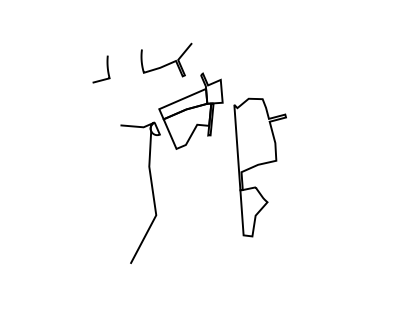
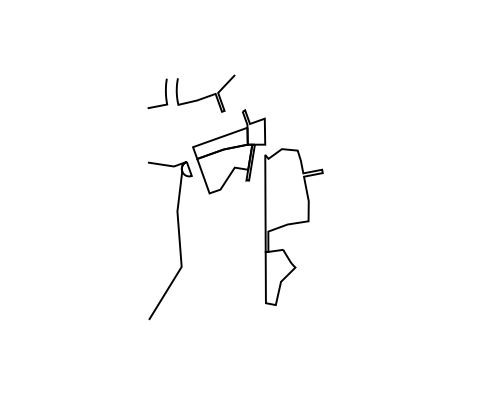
curve: (107, 68) -> (165, 93), moved
part: (263, 166) -> (293, 226), moved

